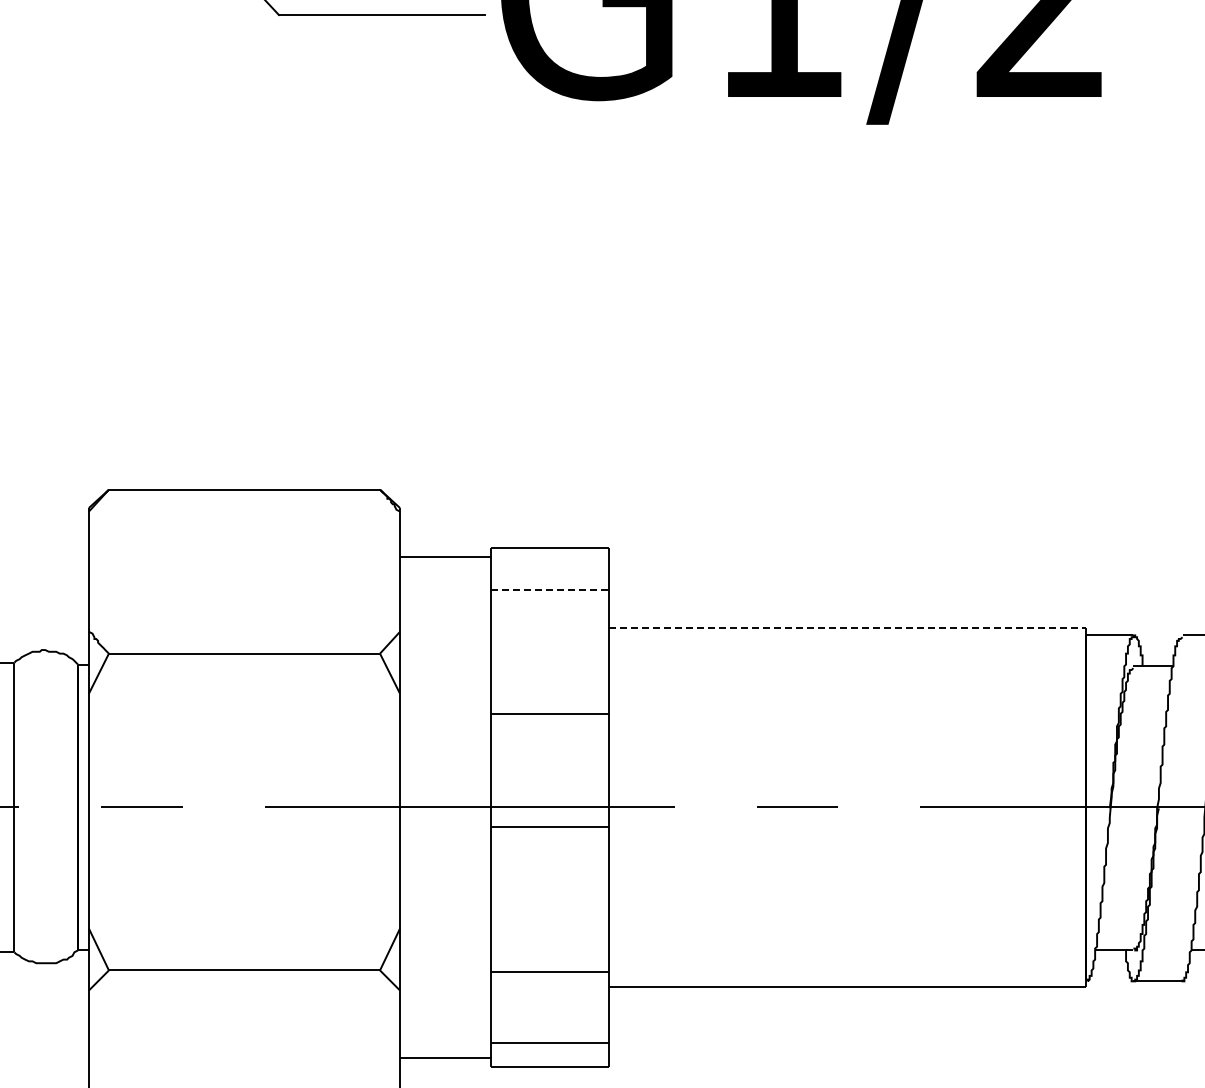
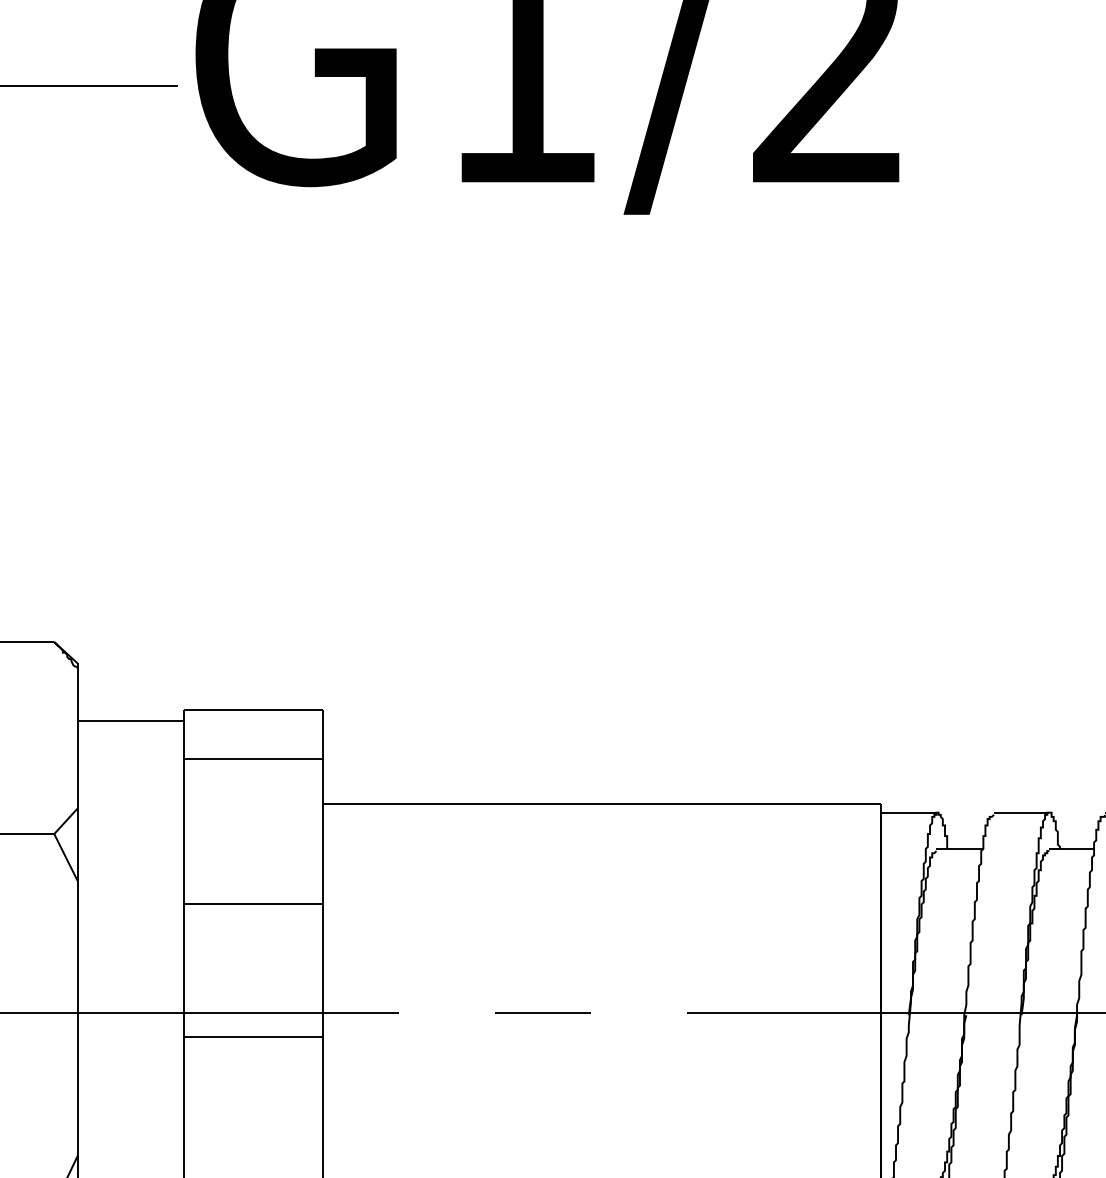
line: (550, 589) -> (253, 758), dashed -> solid
line: (848, 628) -> (602, 804), dashed -> solid

